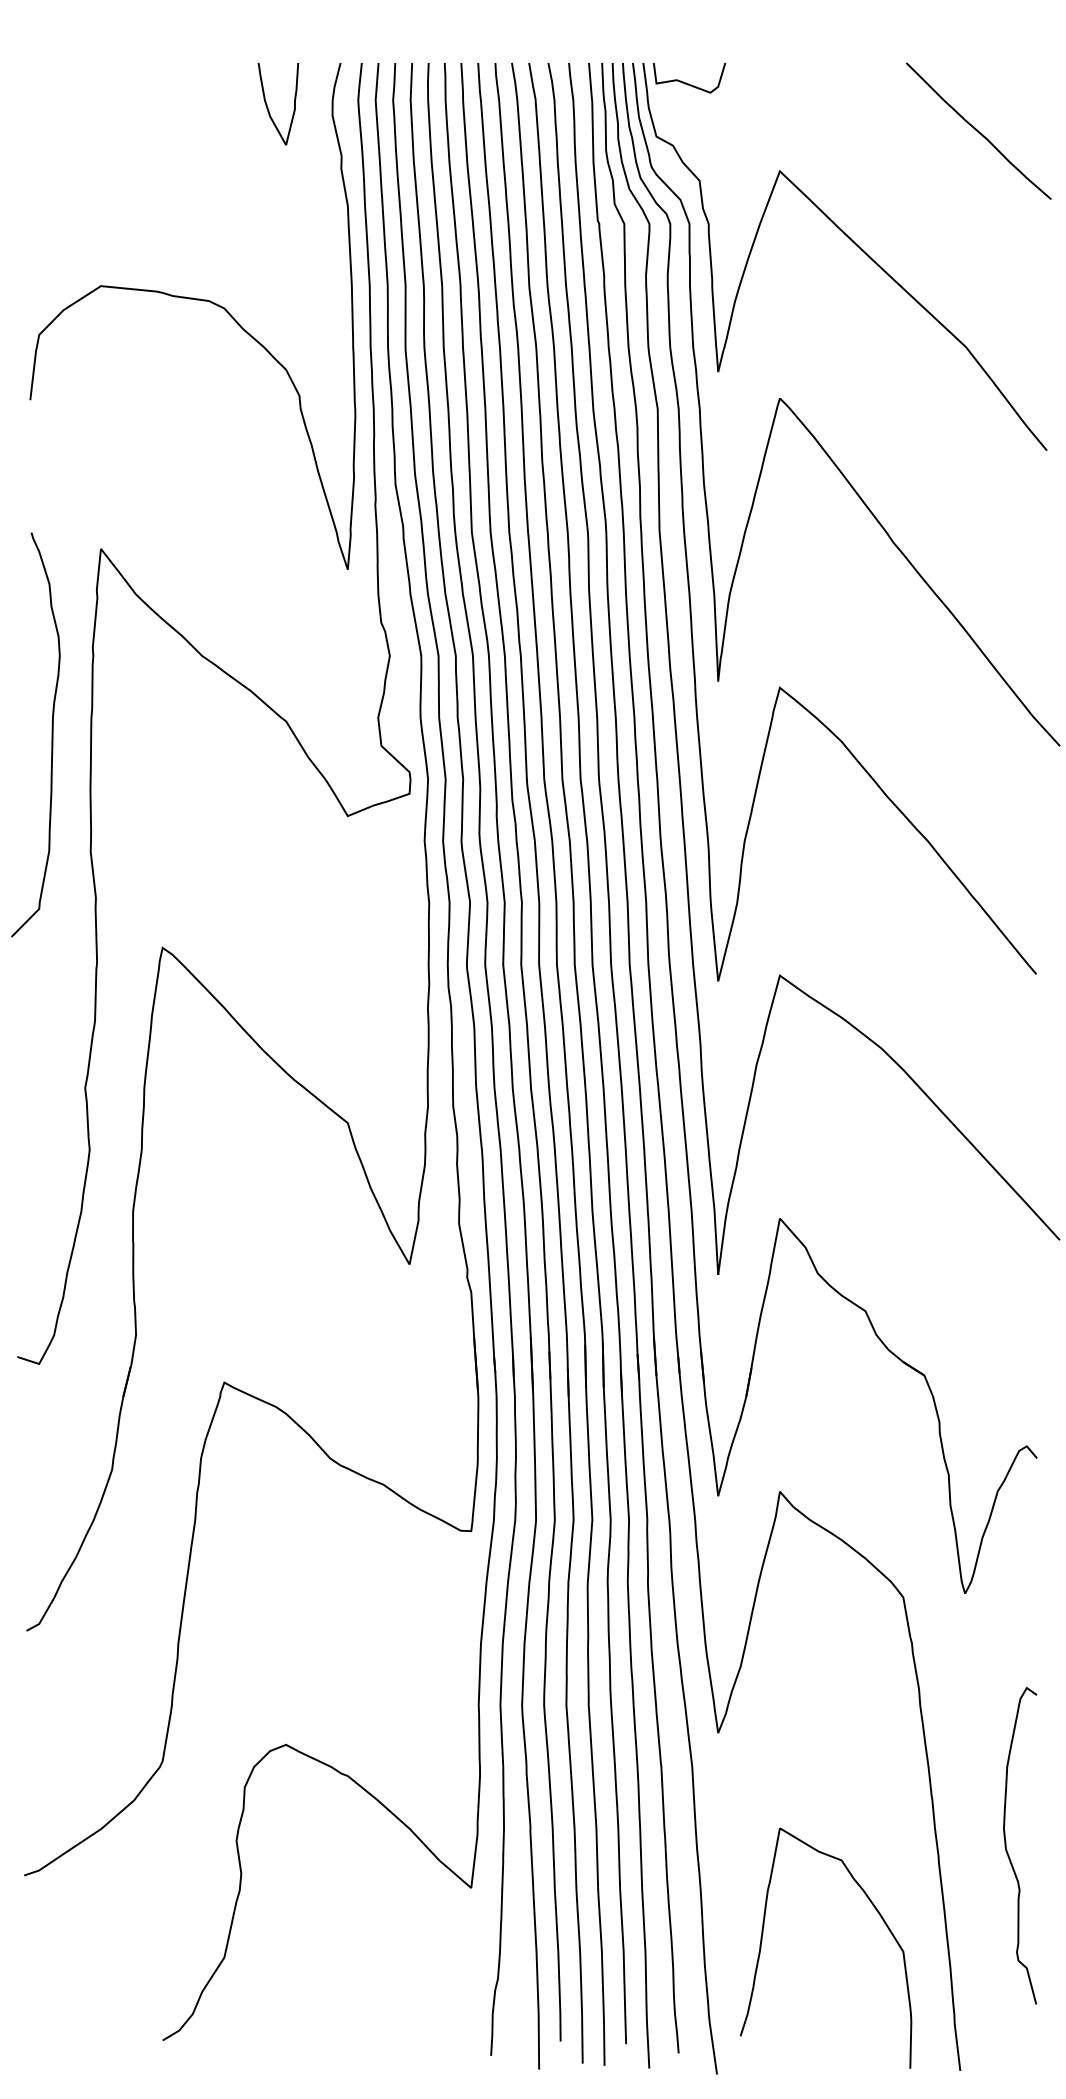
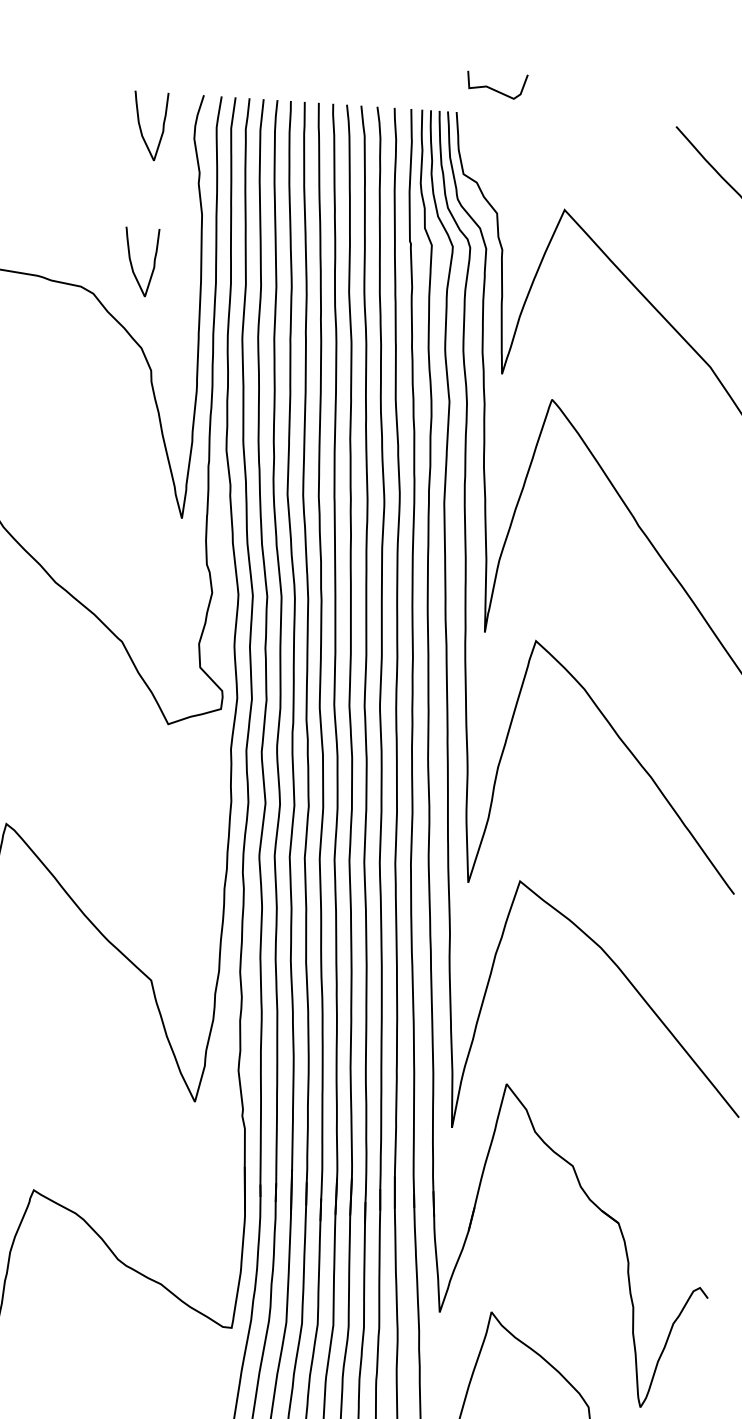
curve: (686, 82) -> (494, 88), moved
curve: (268, 270) -> (132, 264), added

